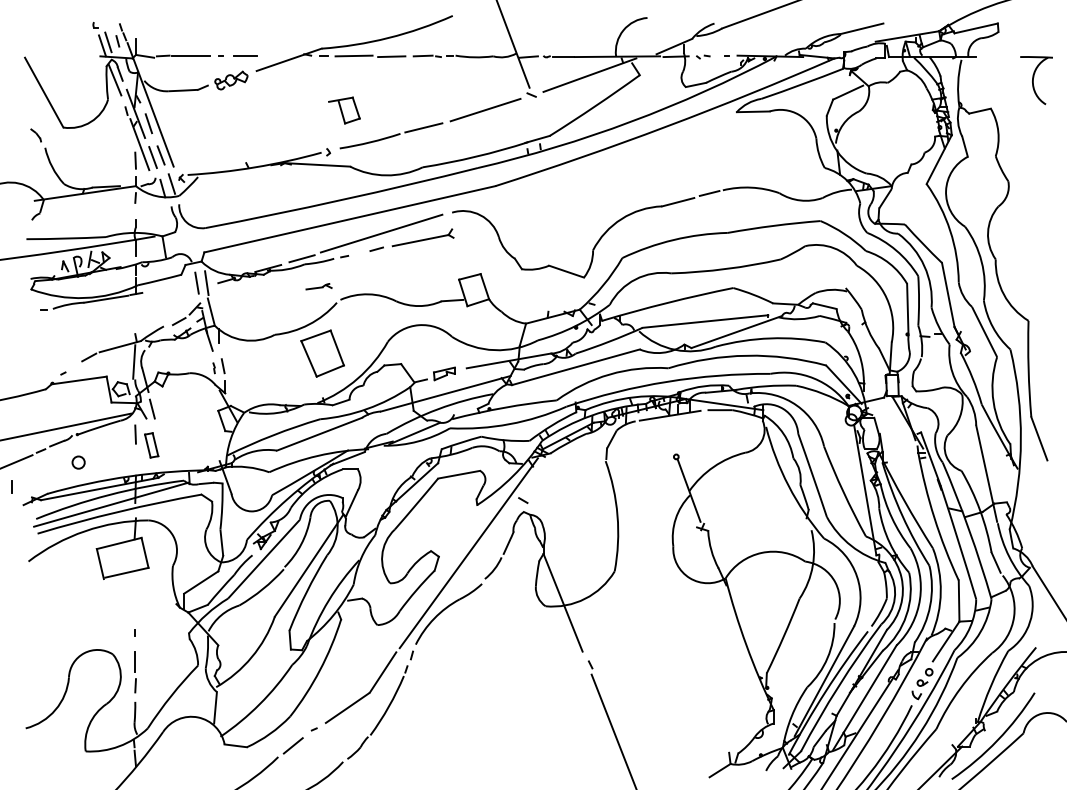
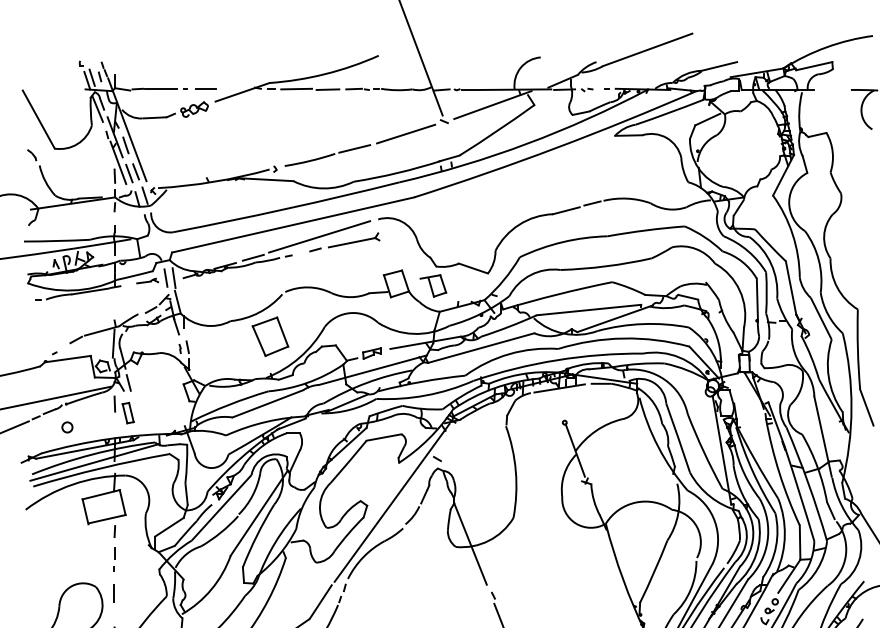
part: (344, 110) -> (433, 285), moved
part: (318, 286) -> (147, 280), moved
line: (11, 486) -> (113, 552), moved
line: (135, 685) -> (114, 531), moved

